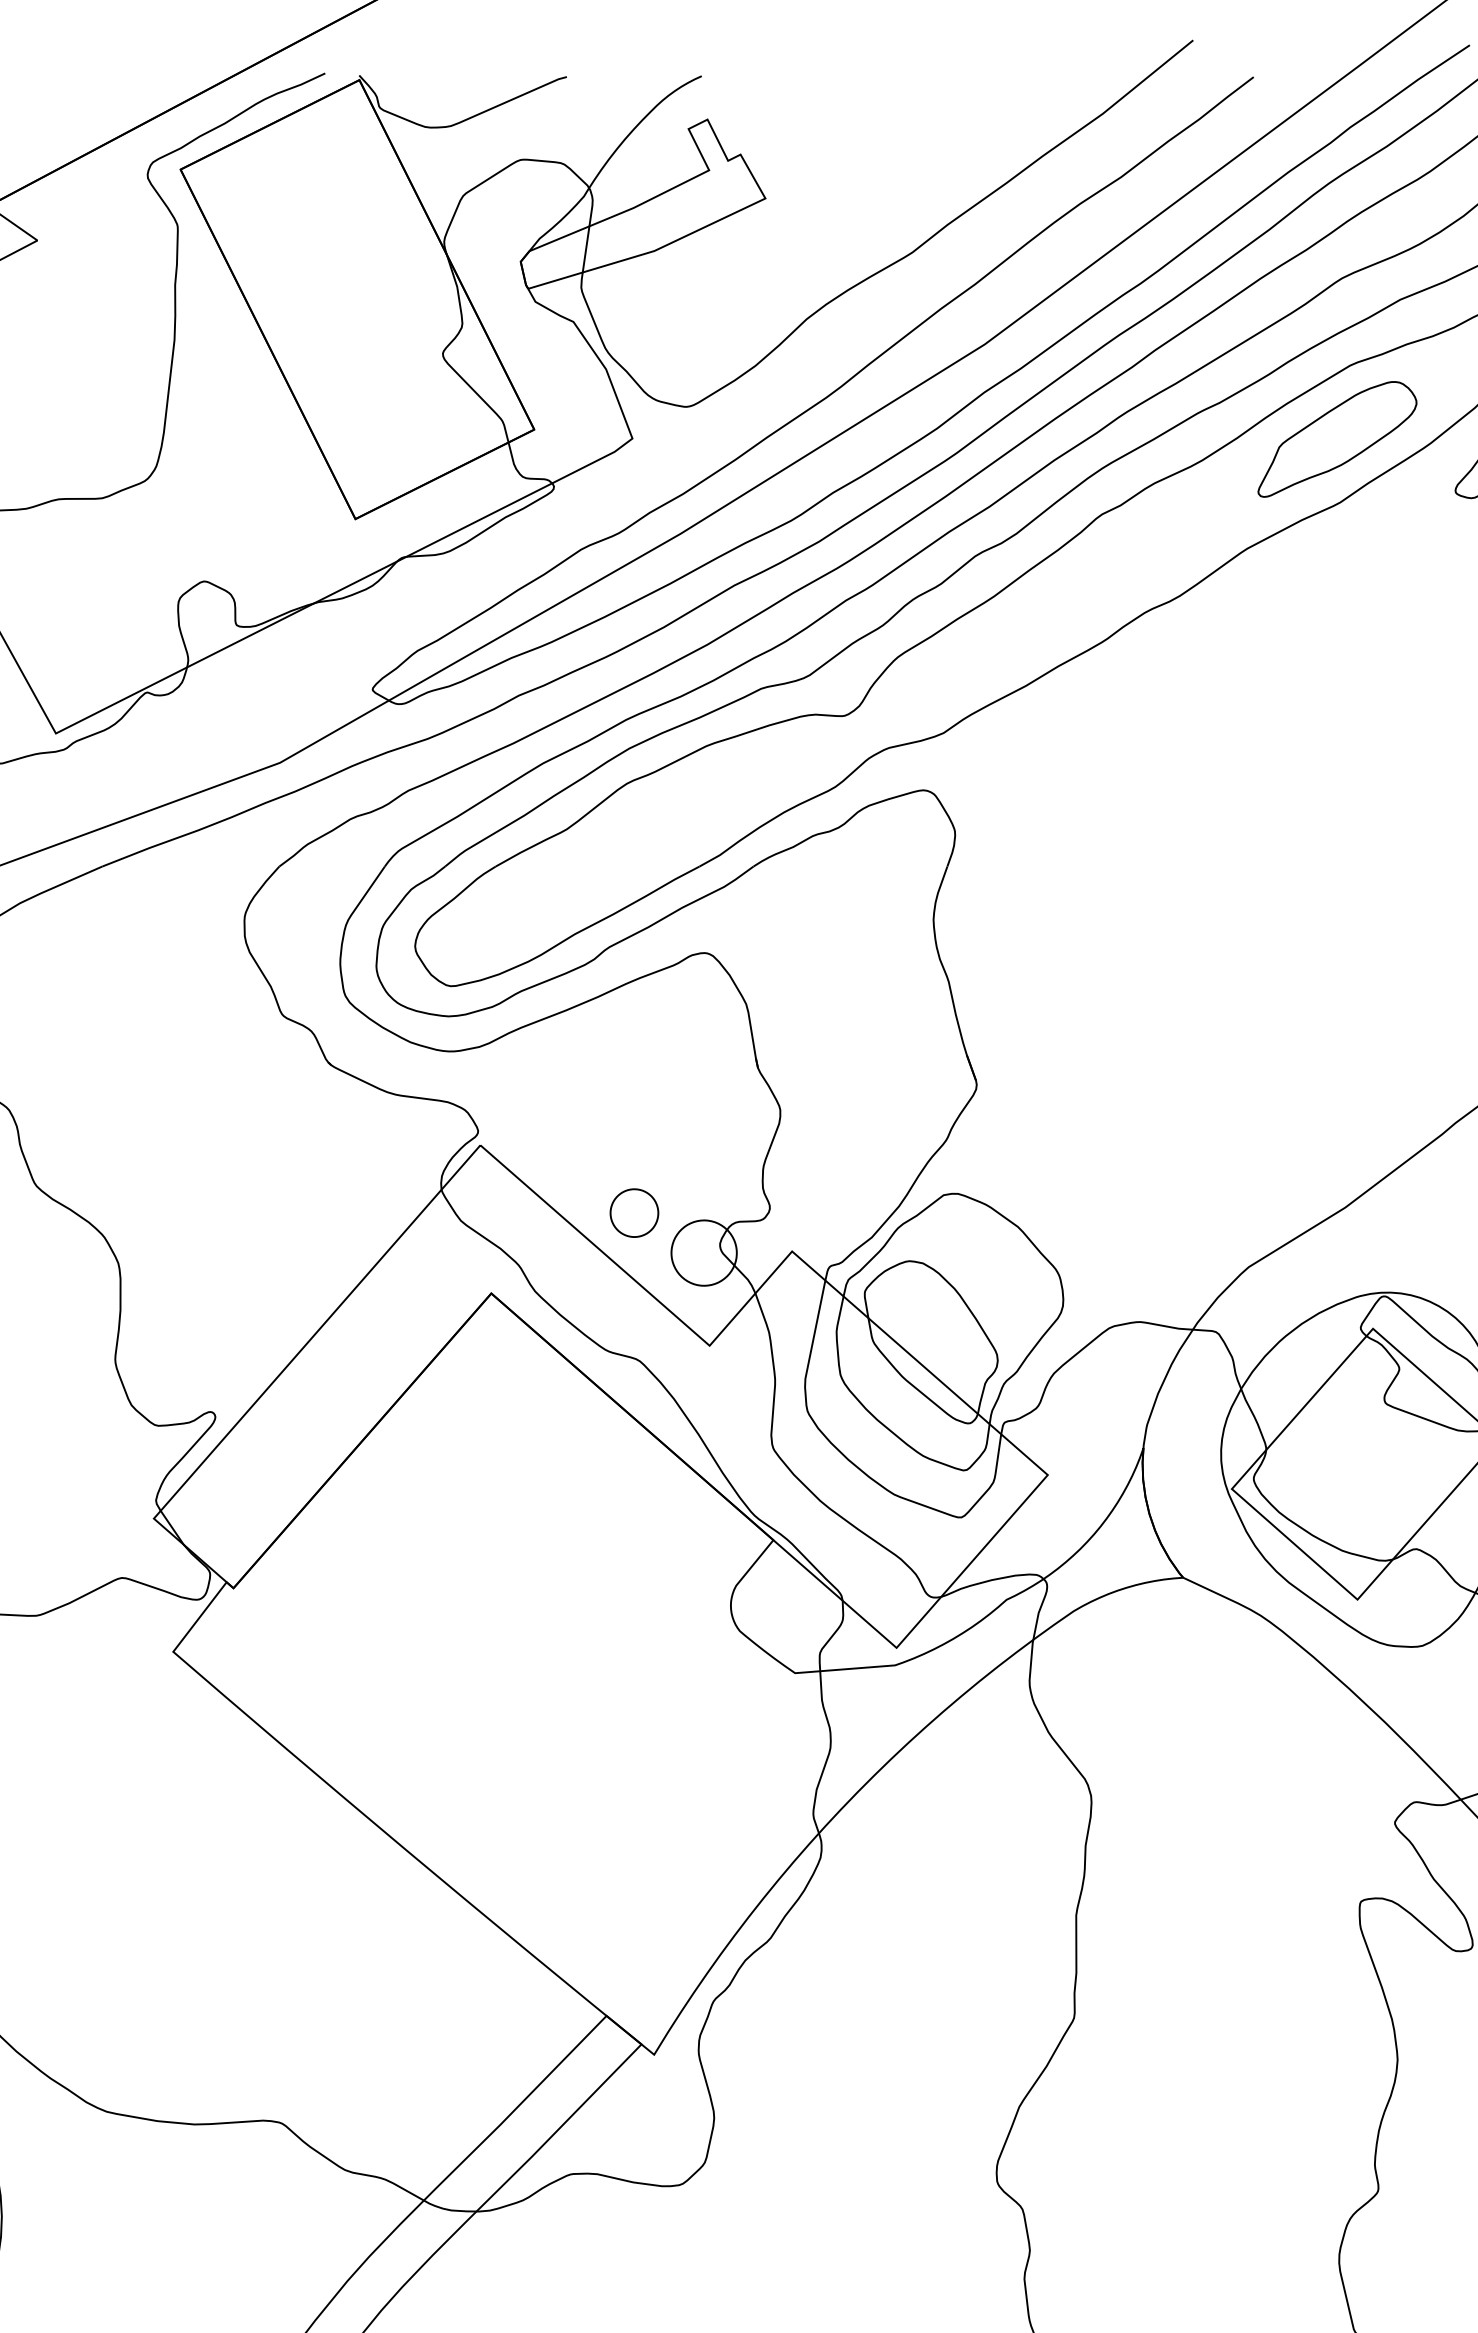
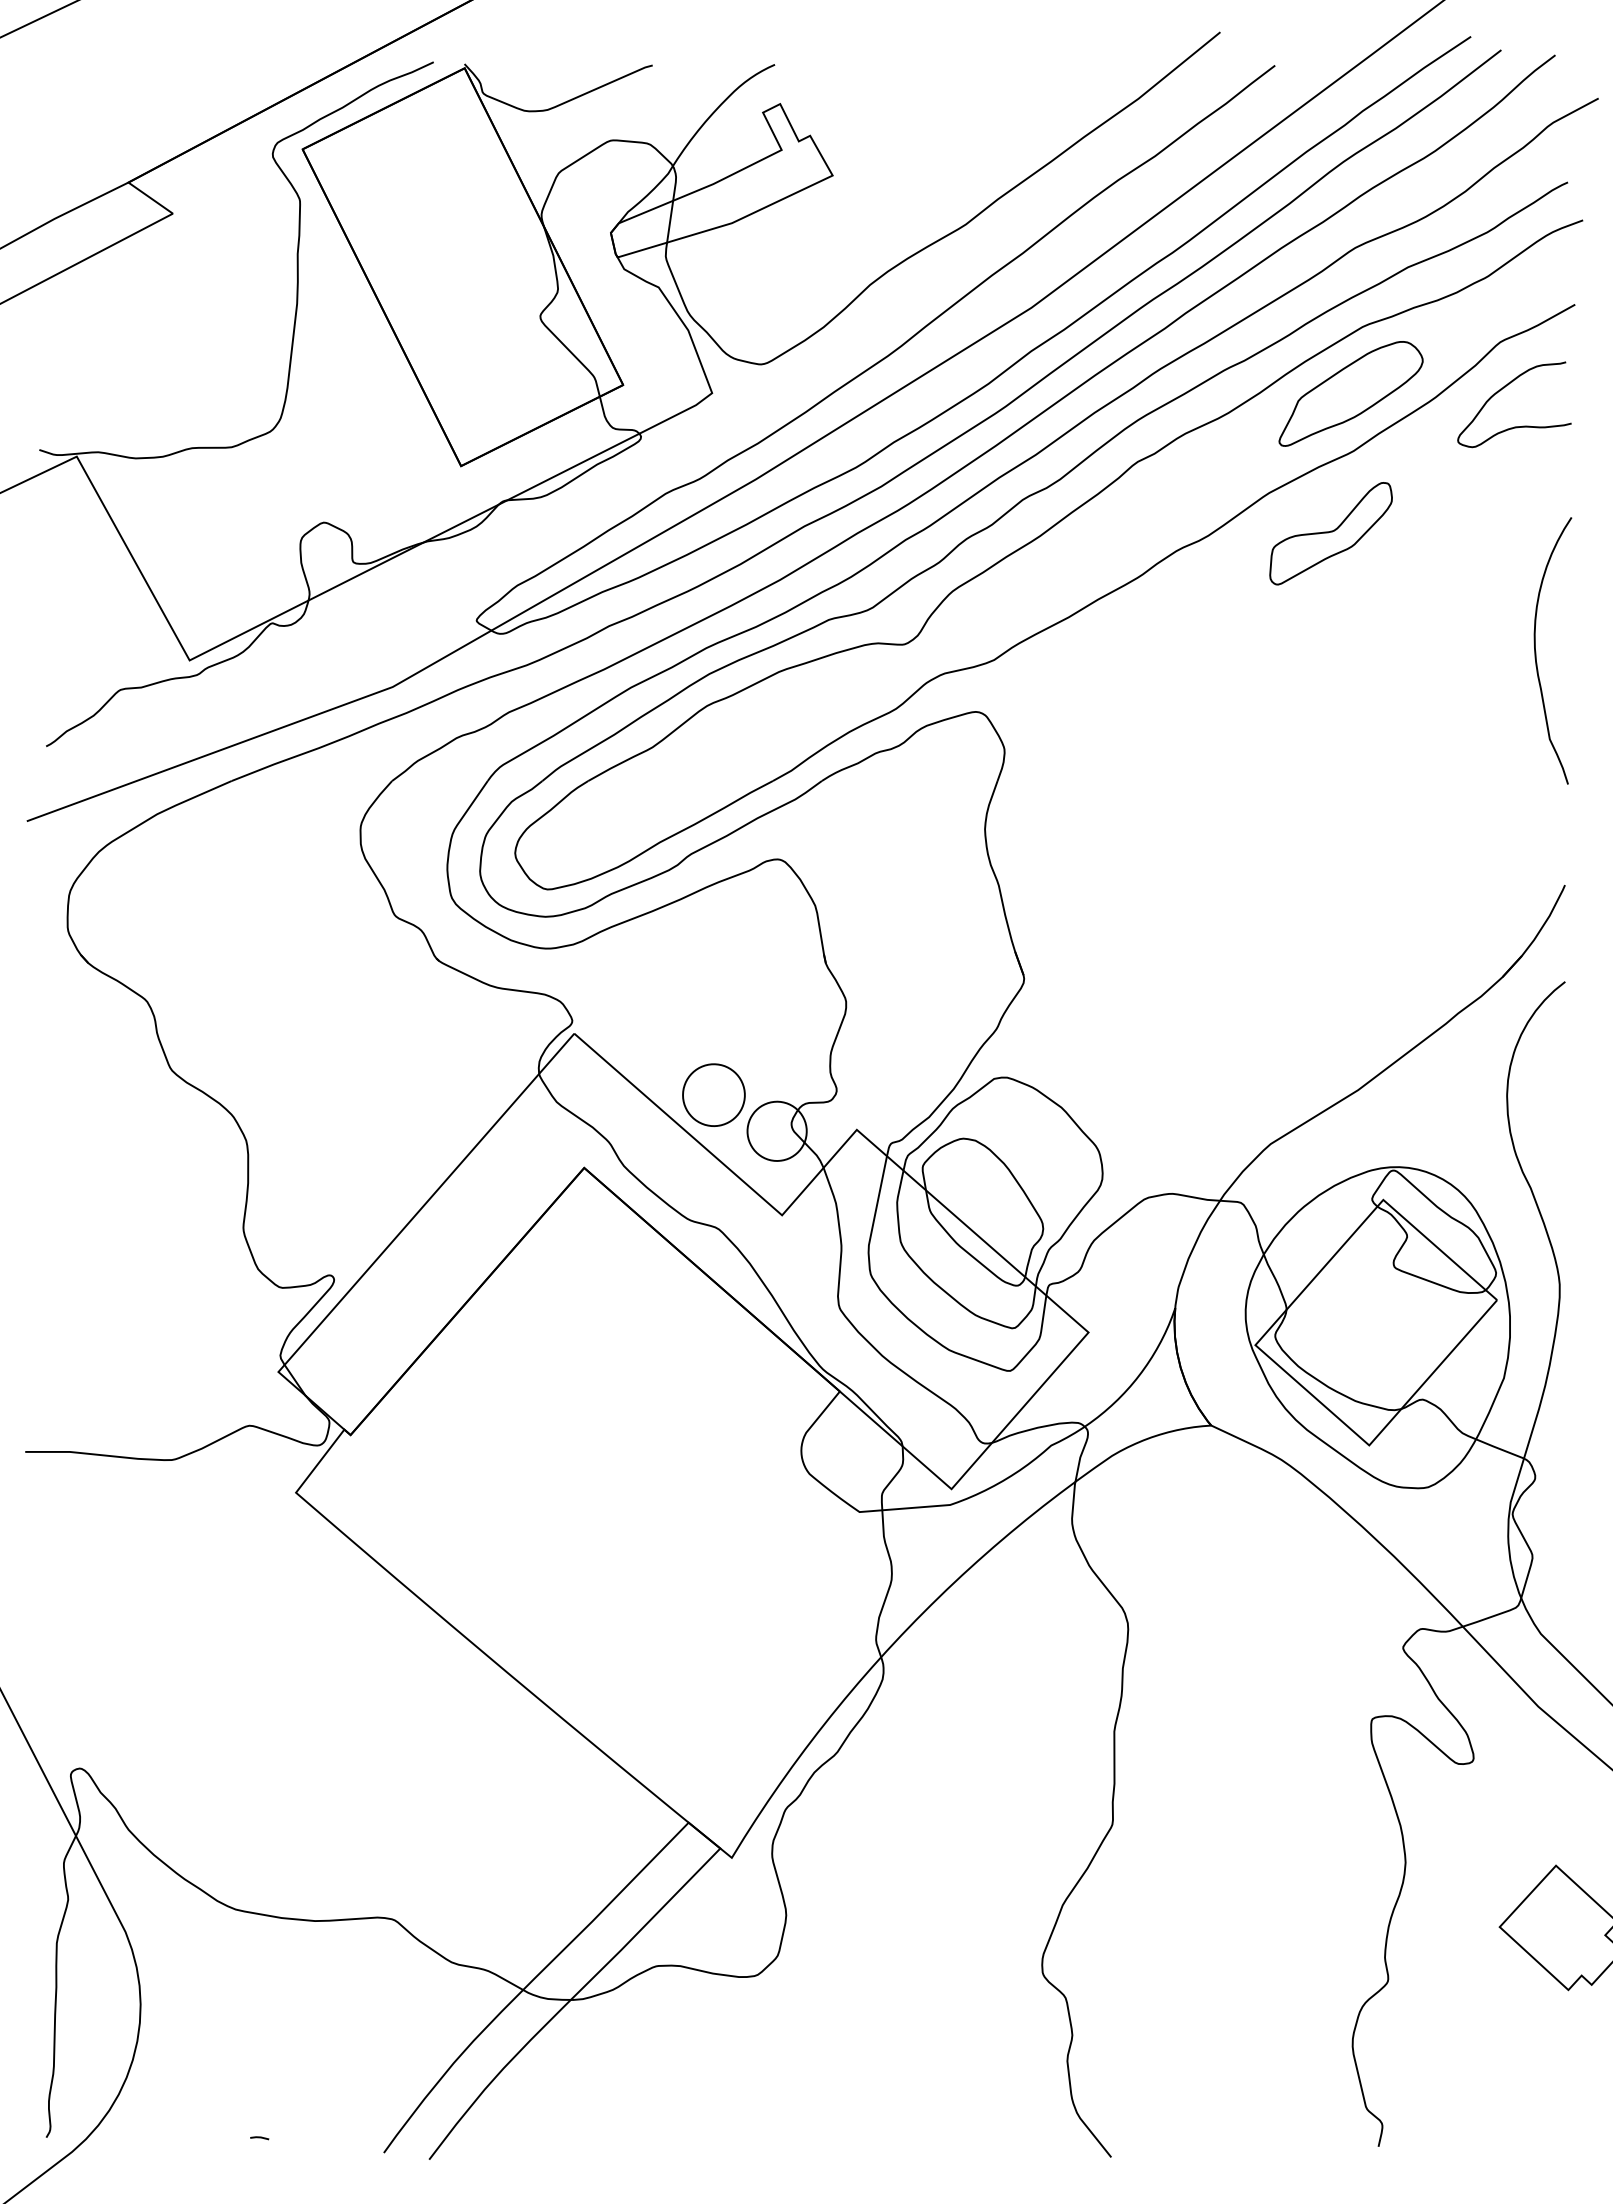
part: (1314, 593) -> (1330, 533), added
part: (633, 1212) -> (713, 1094), size x1.43

